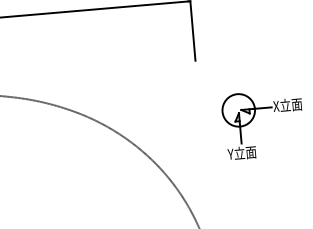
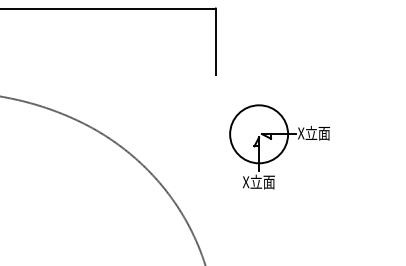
circle: (239, 110) -> (259, 134), size x1.6
text: (241, 152) -> (258, 181), Y立面 -> X立面

